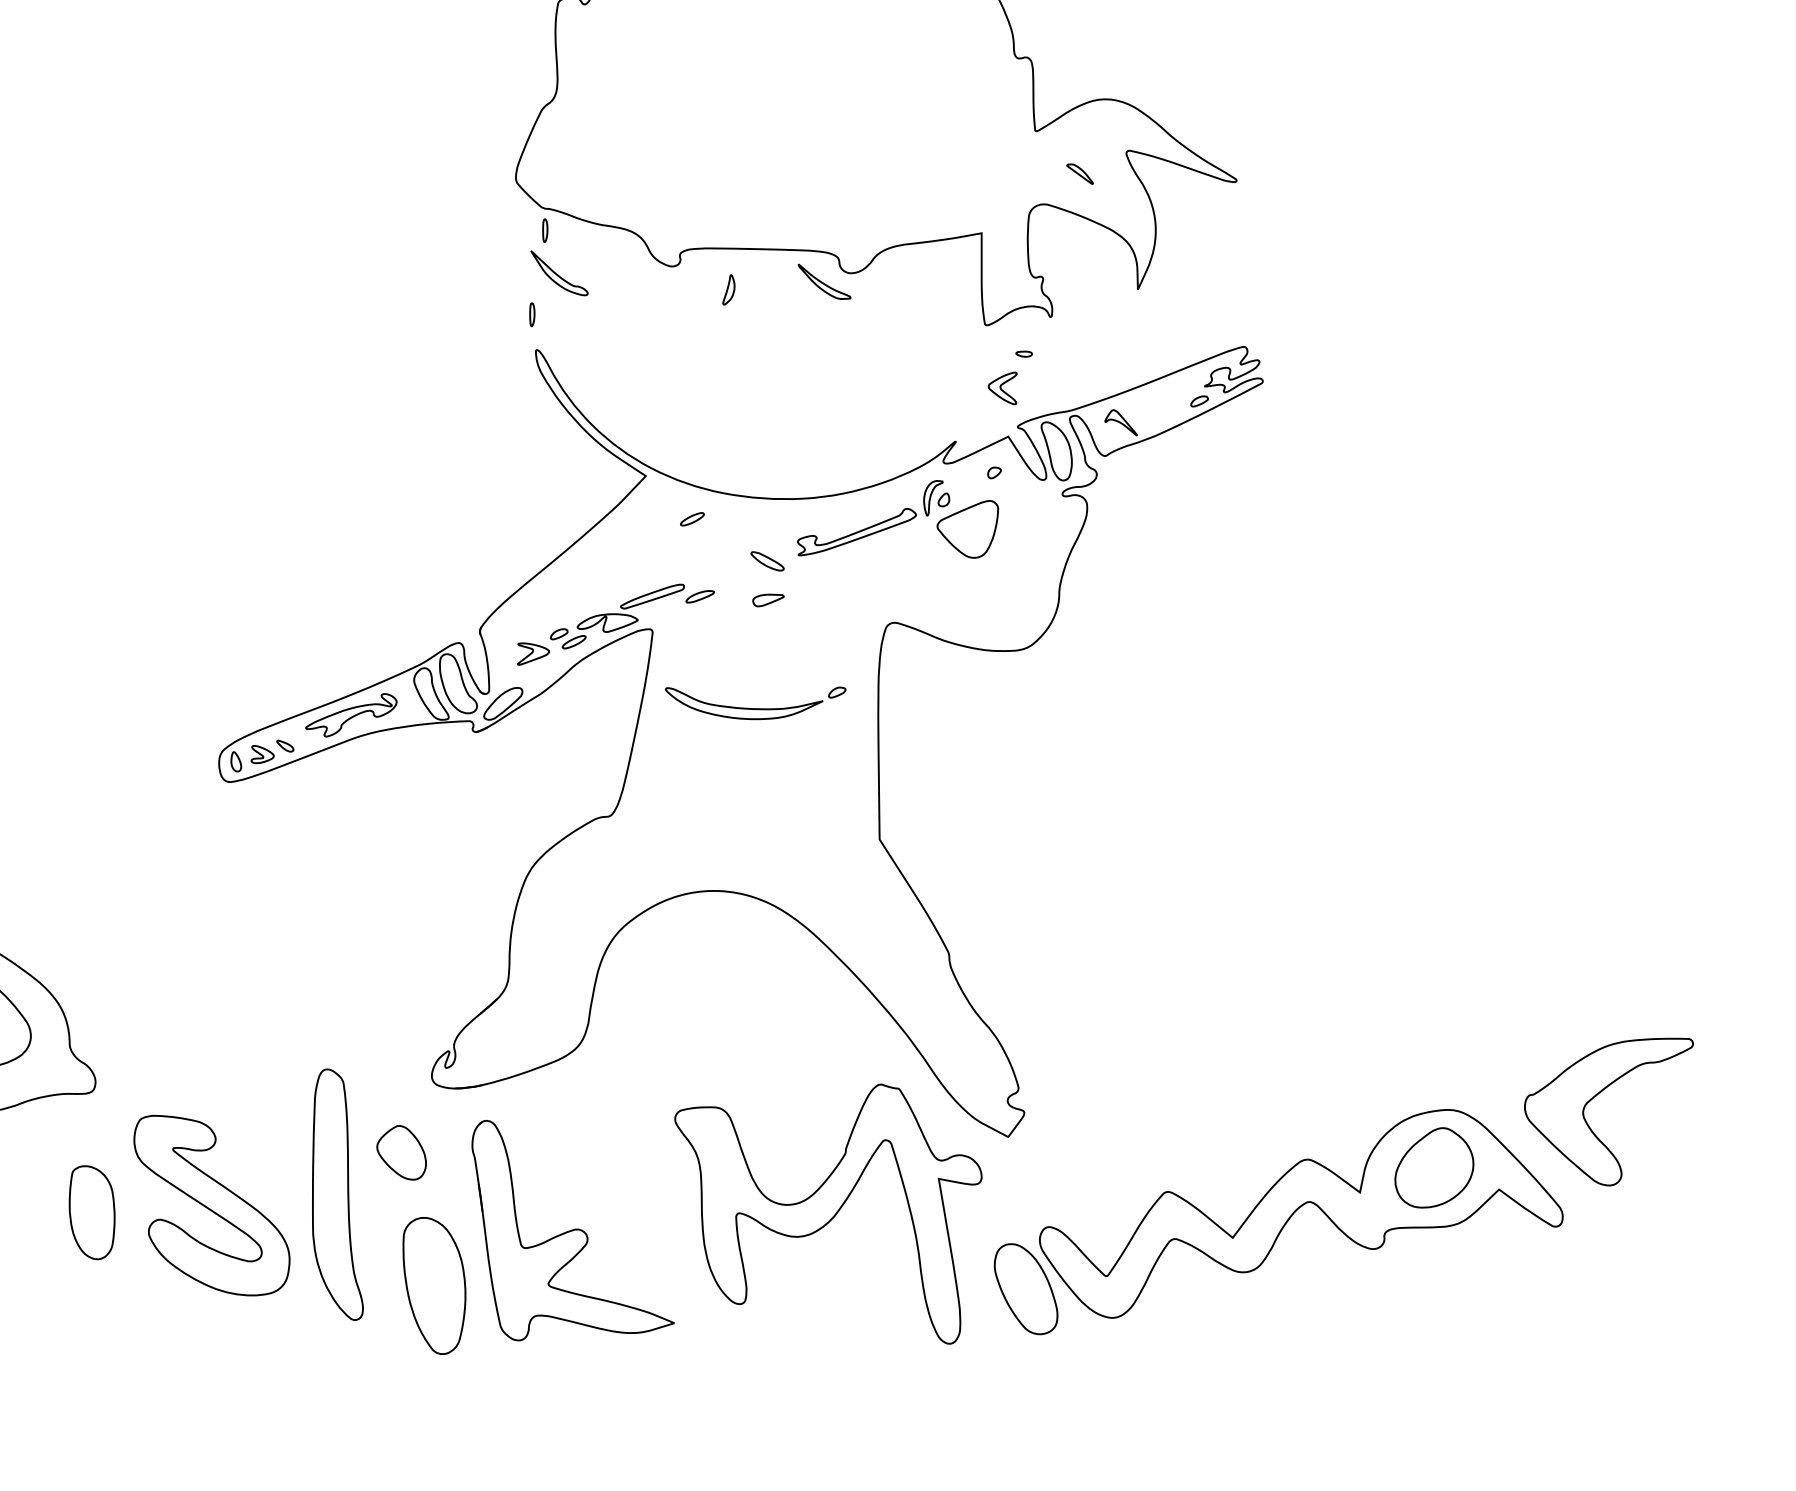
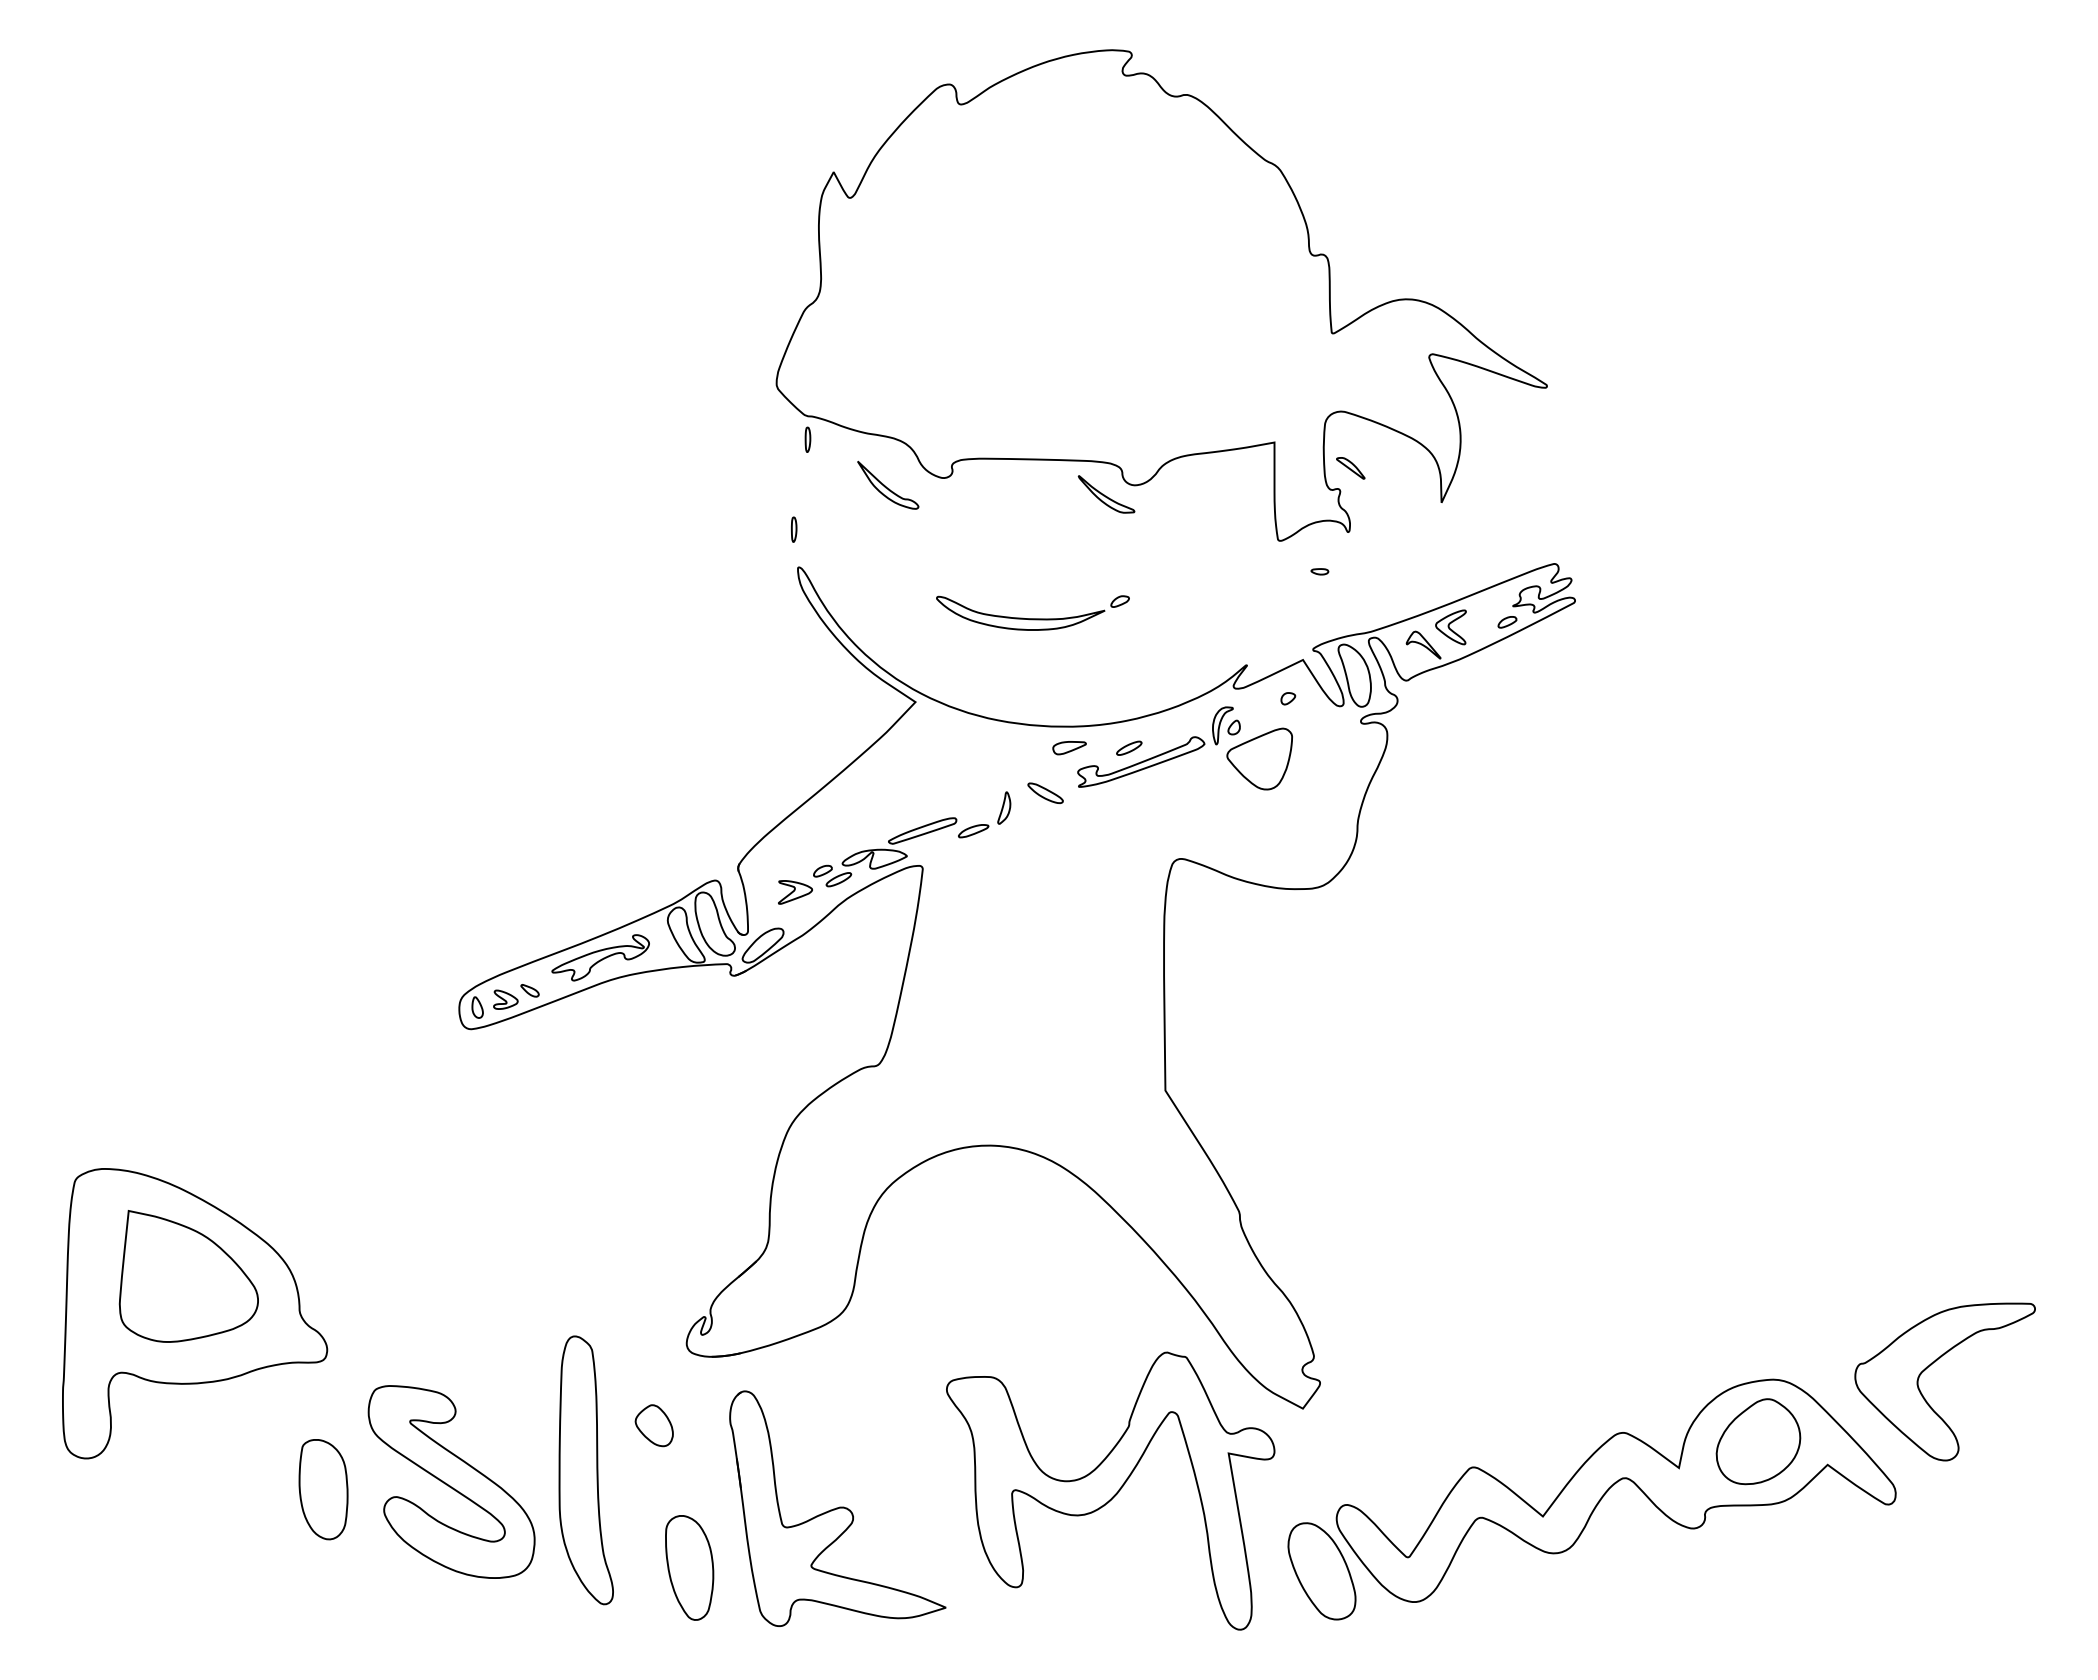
part: (1079, 174) -> (1350, 468), moved
part: (559, 272) -> (888, 484), moved
part: (729, 289) -> (1004, 807), moved
part: (1002, 388) -> (1450, 627), moved
part: (692, 518) -> (1129, 747), moved
part: (768, 600) -> (1069, 748), moved
part: (755, 702) -> (1032, 612), moved
part: (400, 1152) -> (653, 1425), size x0.71
part: (434, 1285) -> (689, 1567), size x0.71

